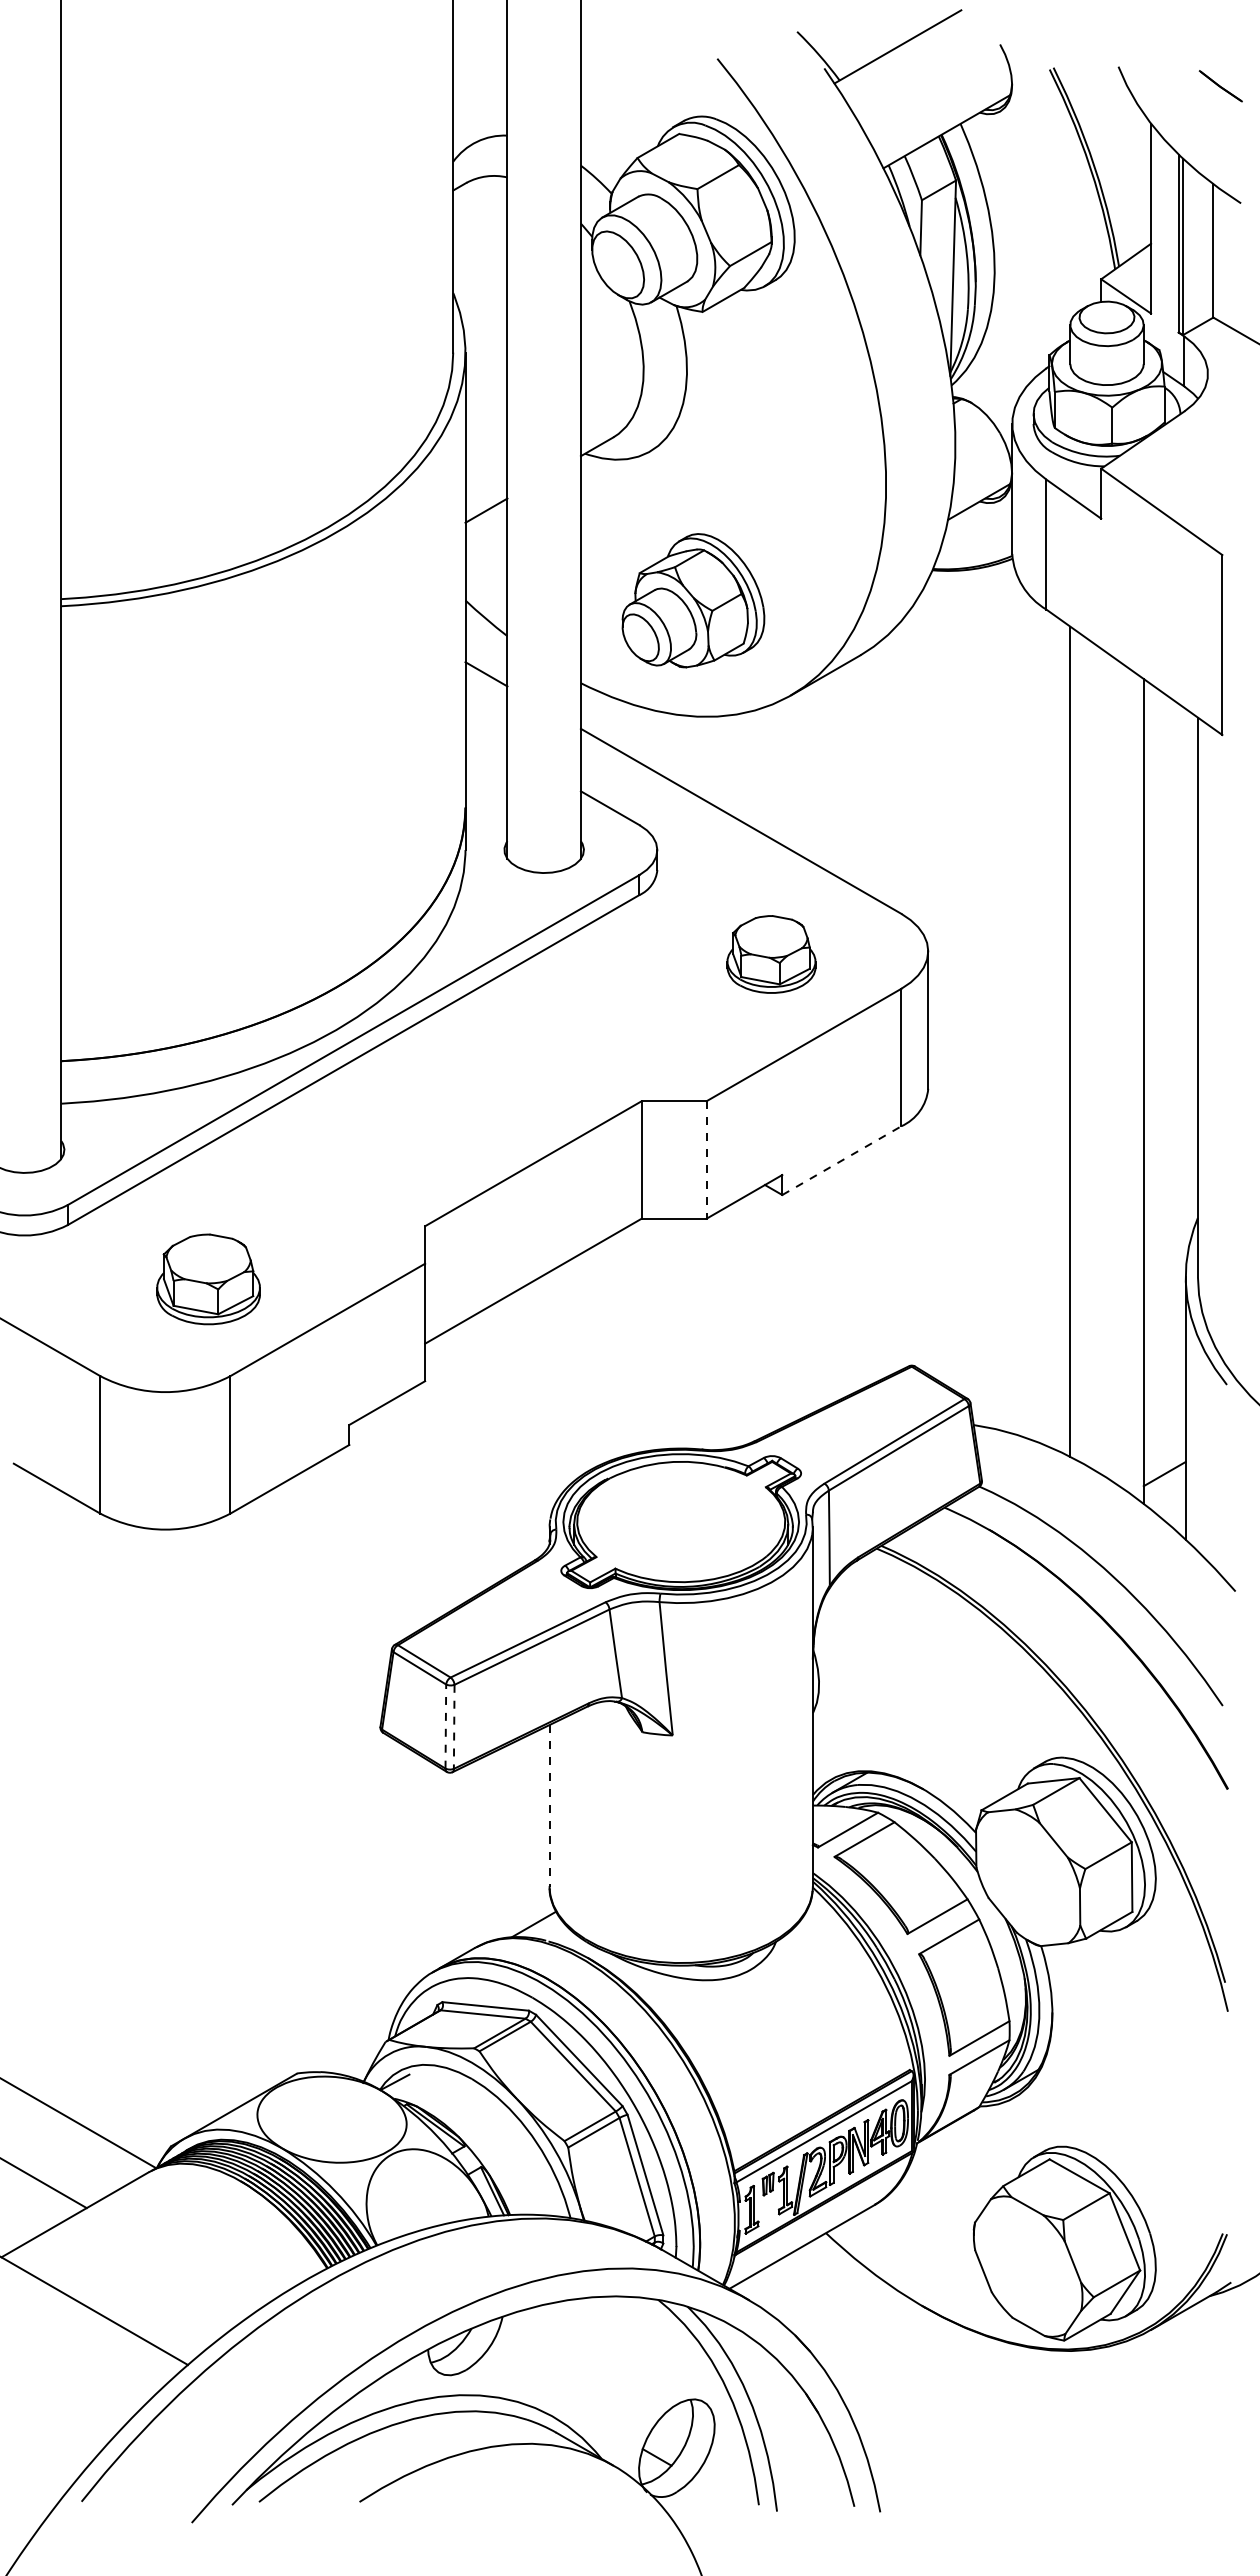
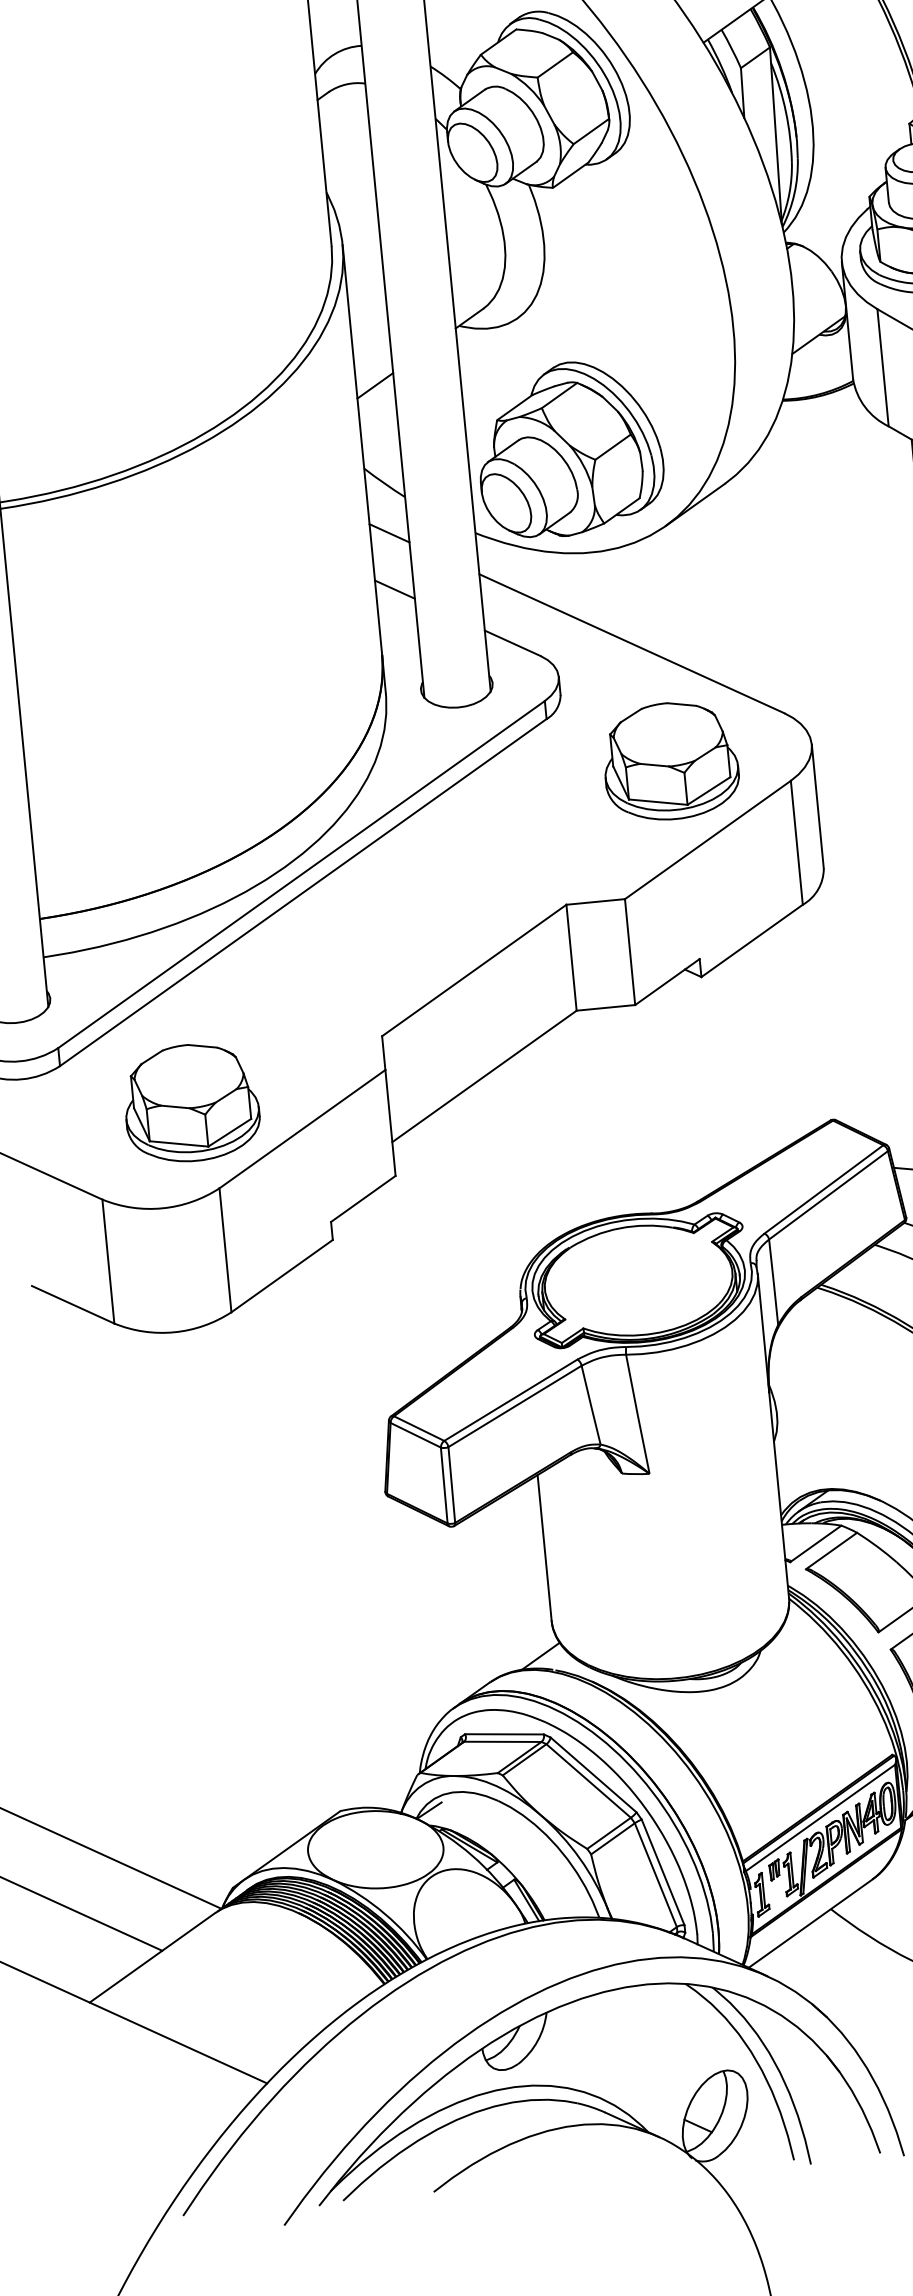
part: (693, 600) -> (569, 448), size x1.43
line: (486, 736) -> (394, 589), added
part: (771, 954) -> (670, 761), size x1.67
line: (706, 1160) -> (630, 952), dashed -> solid
line: (841, 1160) -> (751, 940), dashed -> solid
part: (208, 1279) -> (191, 1103), size x1.43
line: (445, 1726) -> (443, 1485), dashed -> solid
line: (454, 1727) -> (452, 1485), dashed -> solid
line: (549, 1806) -> (544, 1548), dashed -> solid

